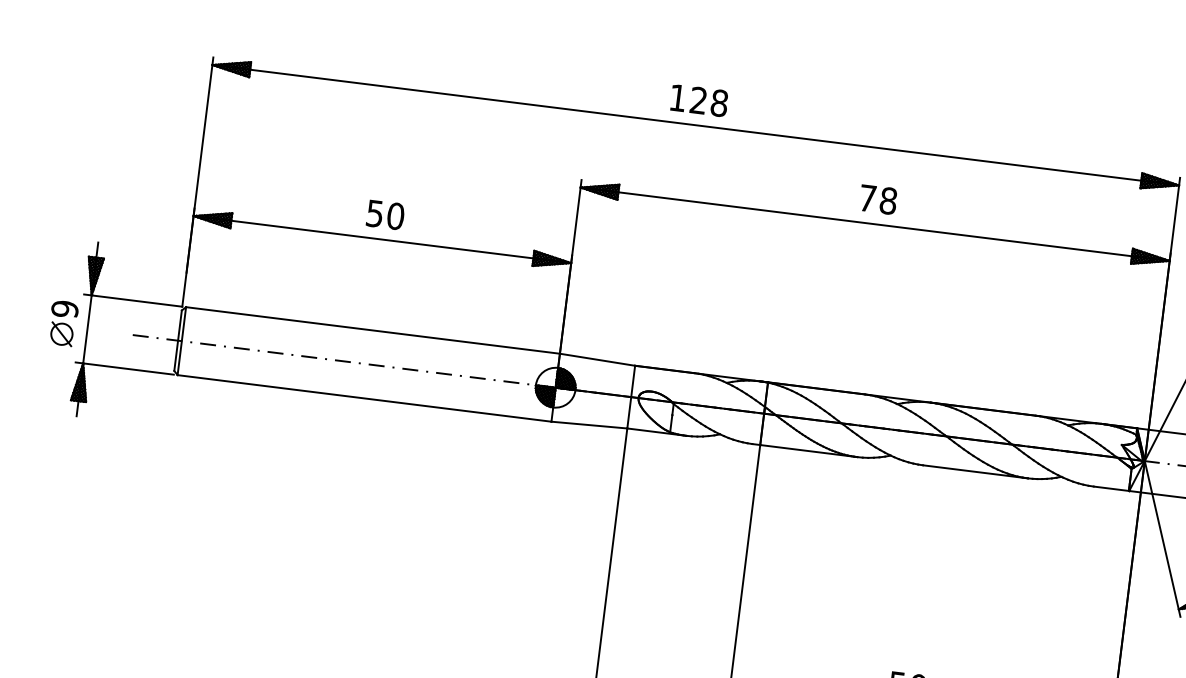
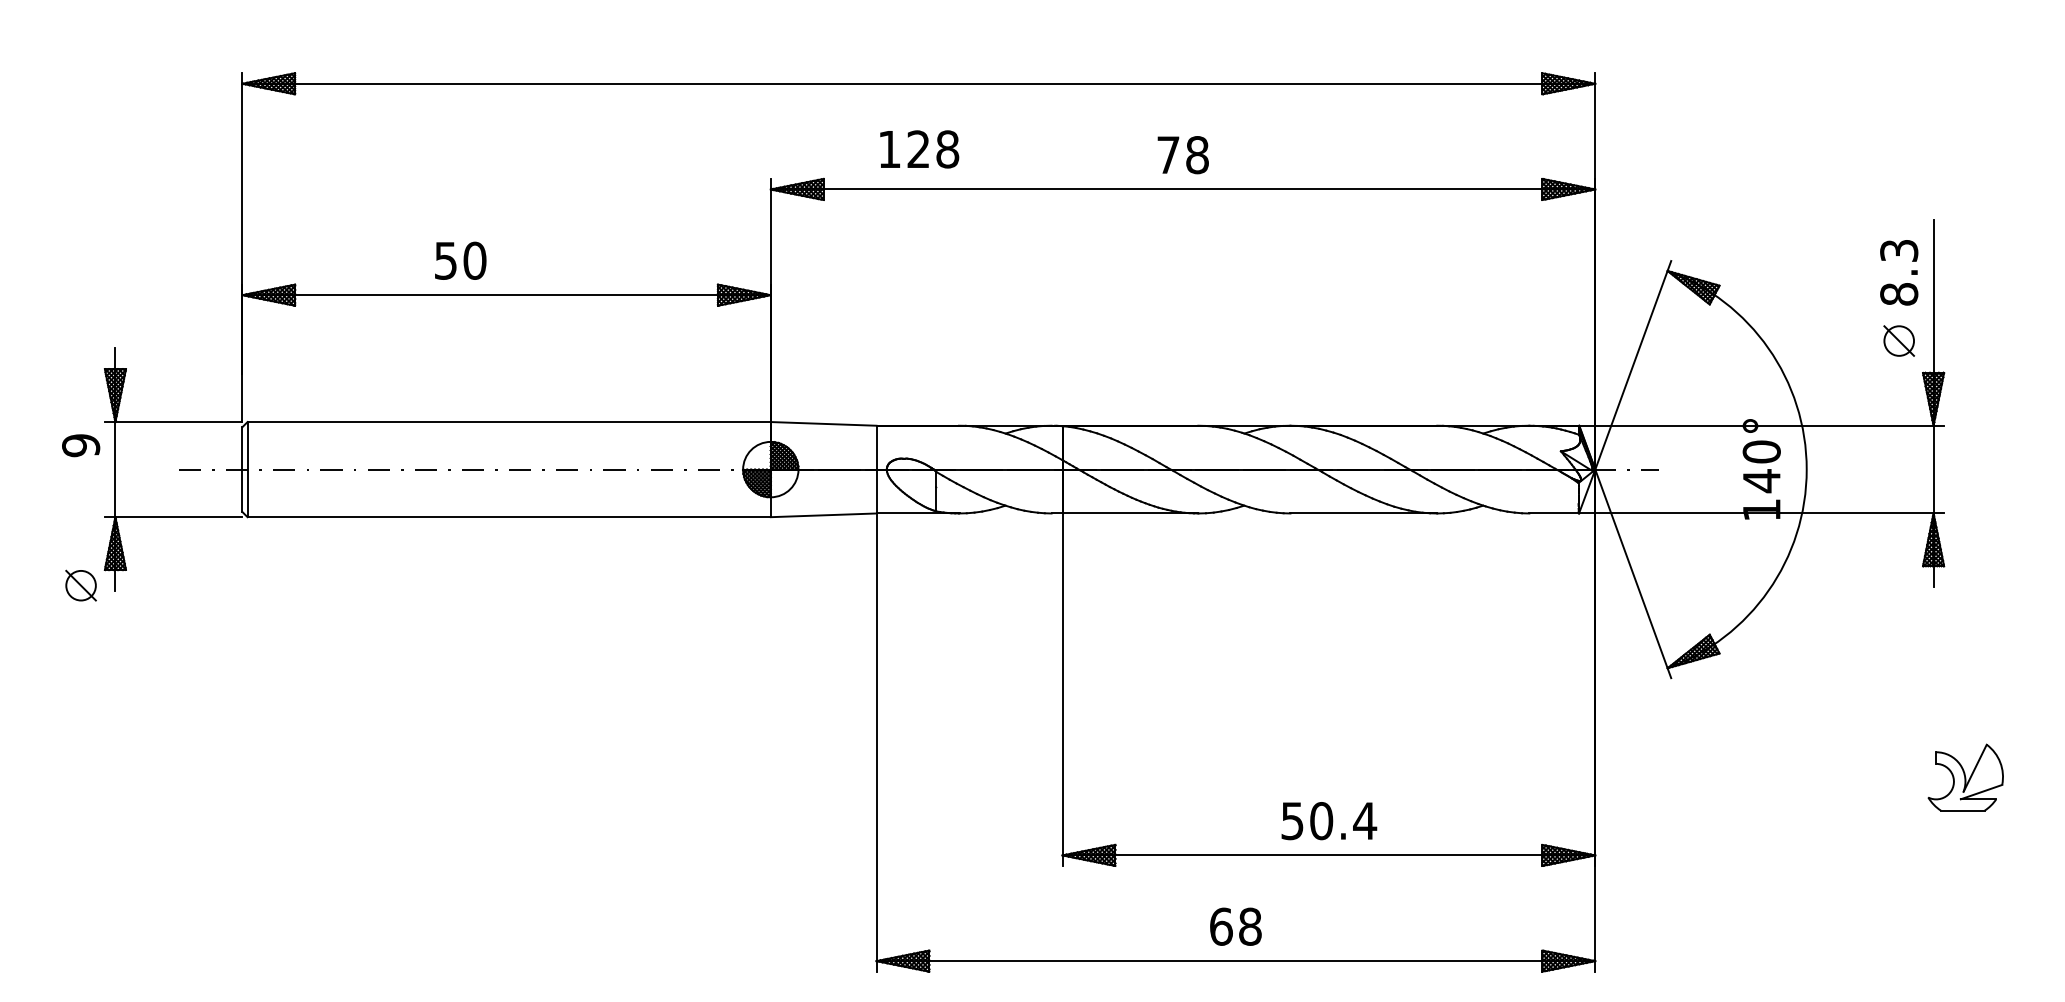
text: (699, 100) -> (919, 149), moved
text: (385, 214) -> (460, 260), moved
part: (61, 334) -> (80, 585), moved

